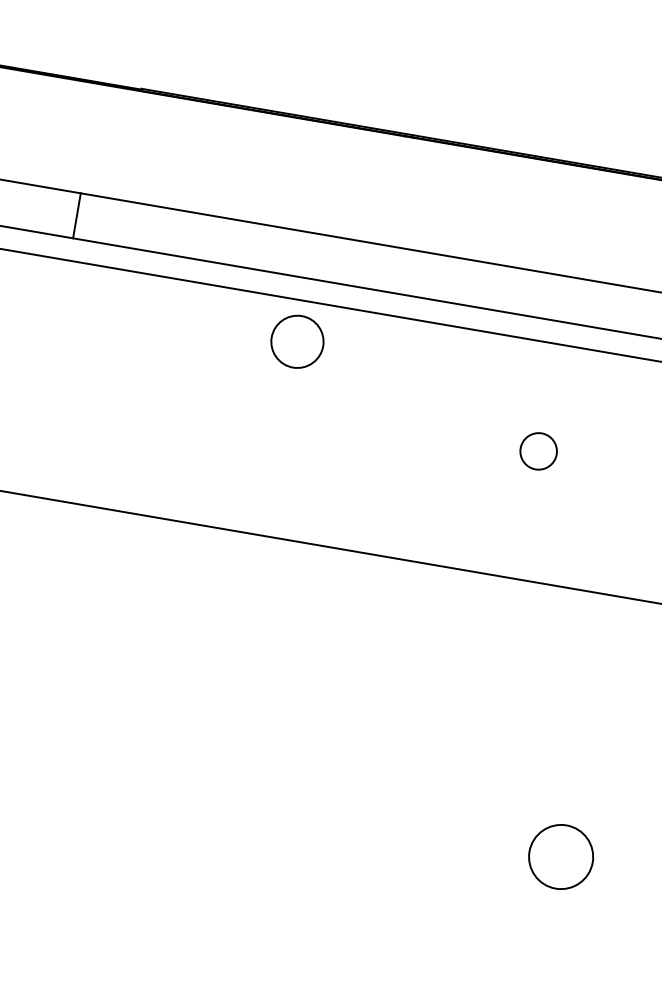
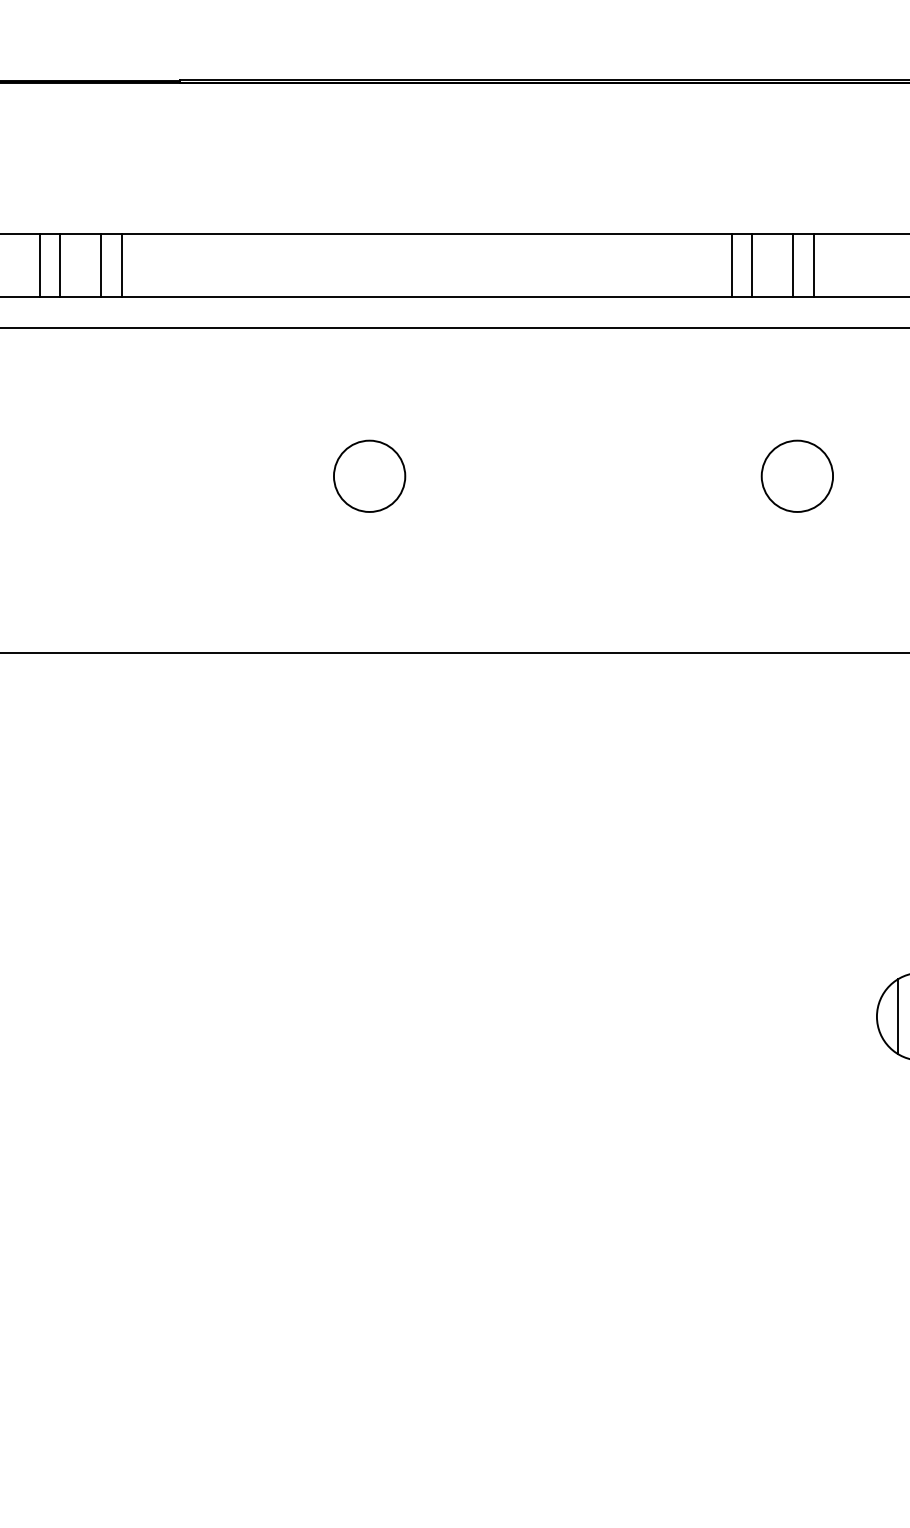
line: (17, 205) -> (39, 265), added
line: (32, 208) -> (60, 265), added
line: (62, 213) -> (101, 265), added
line: (517, 291) -> (731, 265), added
line: (532, 293) -> (752, 265), added
line: (561, 298) -> (793, 265), added
line: (576, 301) -> (813, 265), added
circle: (297, 341) -> (369, 475), moved
circle: (538, 450) -> (796, 475), size x1.43
line: (545, 854) -> (898, 1016), added

